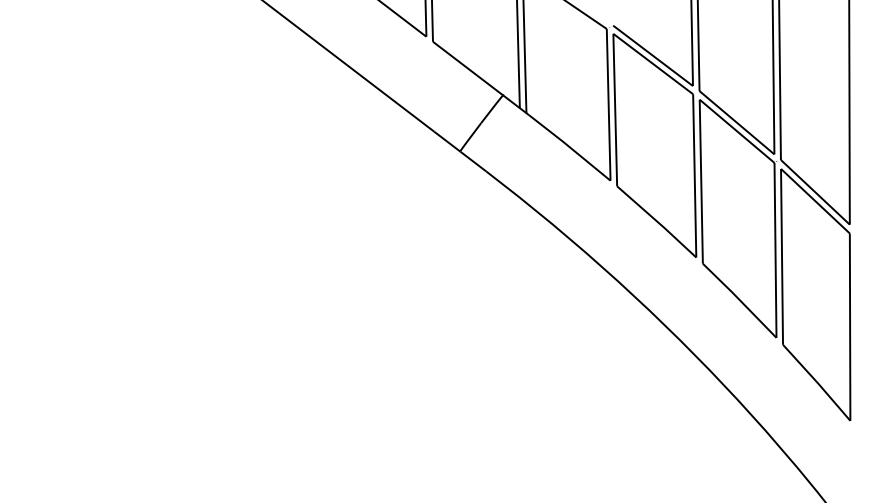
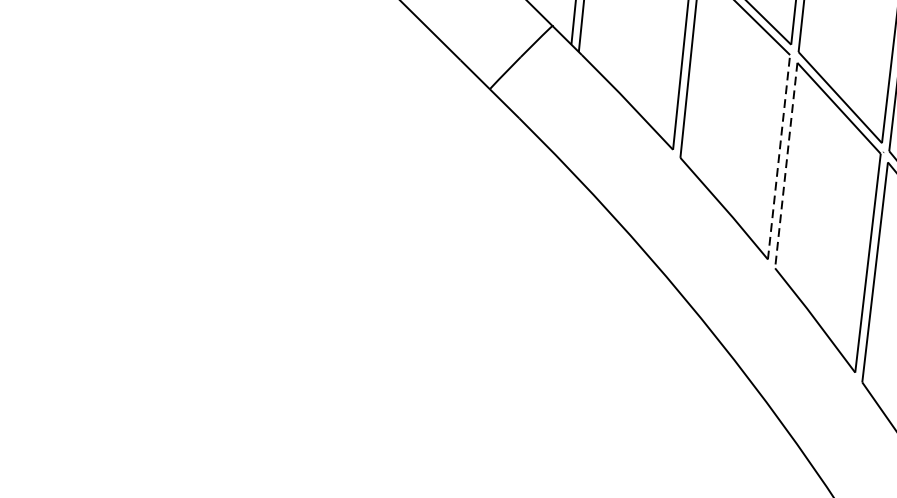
line: (694, 175) -> (778, 156), solid -> dashed
line: (701, 182) -> (786, 166), solid -> dashed

